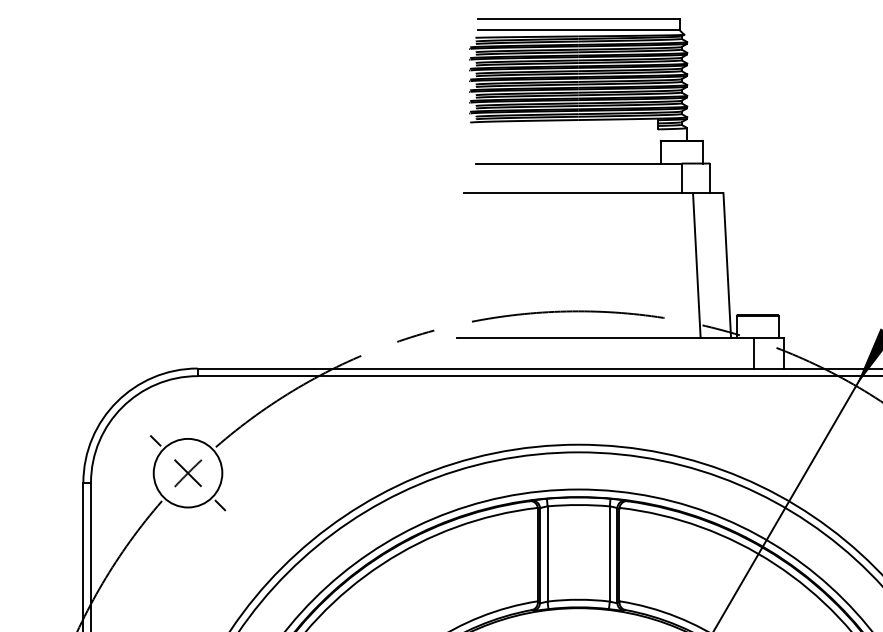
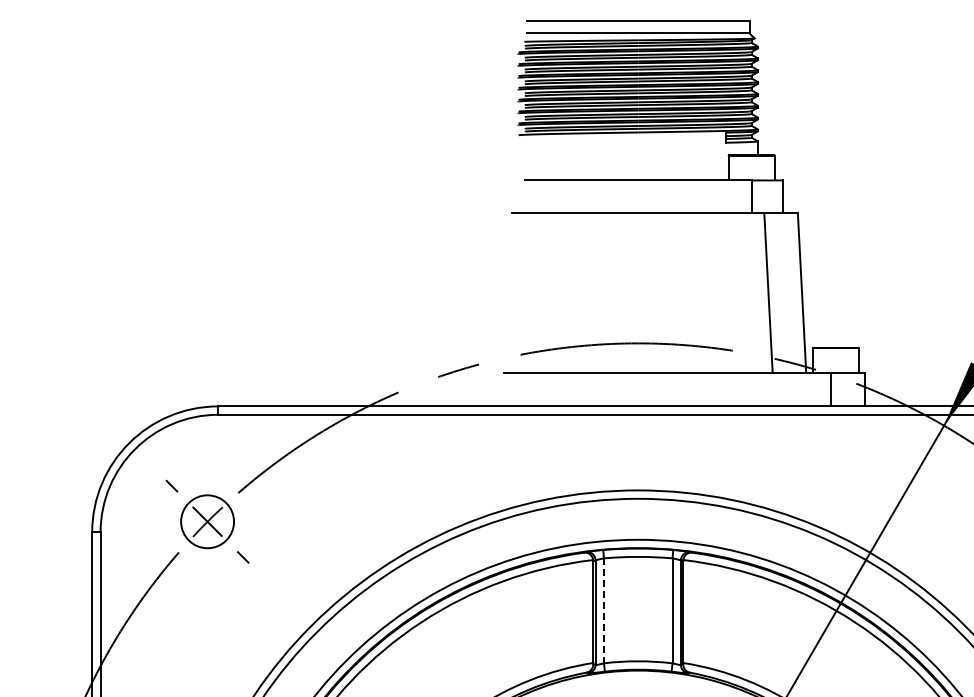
circle: (187, 472) -> (207, 521), size x0.7
line: (547, 554) -> (603, 611), solid -> dashed

